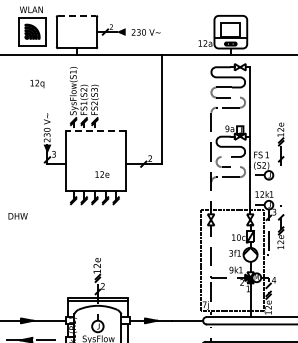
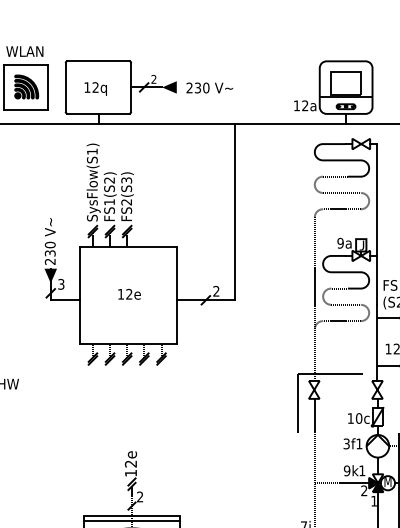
line: (77, 15) -> (99, 60), dashed -> solid
text: (37, 83) -> (95, 88), moved
line: (95, 131) -> (128, 247), dashed -> solid
text: (102, 174) -> (129, 294), moved

